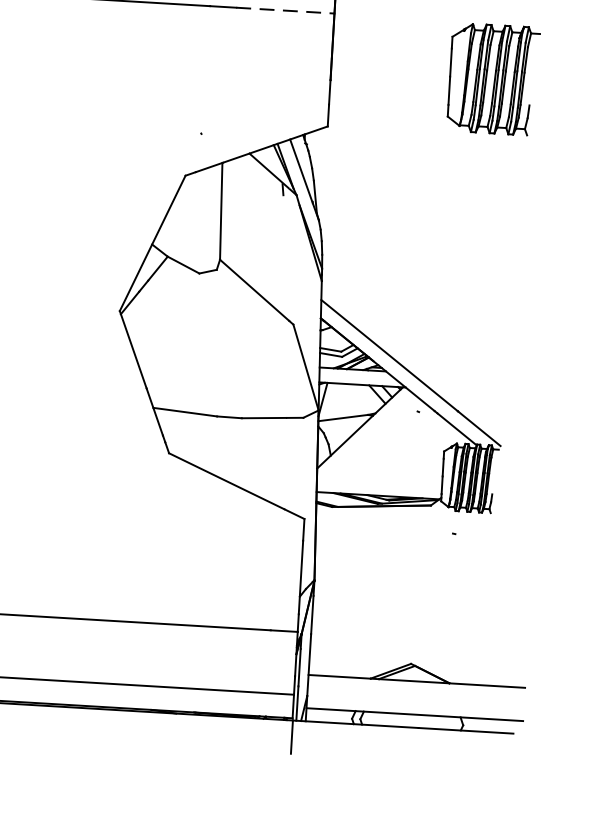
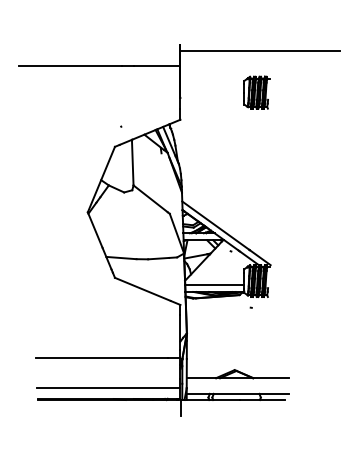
line: (285, 10) -> (157, 66), dashed -> solid
part: (492, 78) -> (256, 92), size x0.62
line: (379, 479) -> (214, 284), added

